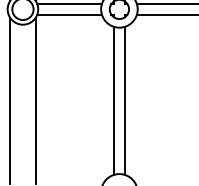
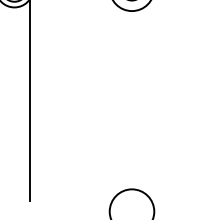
line: (114, 100) -> (126, 99), removed
line: (124, 100) -> (138, 99), removed

